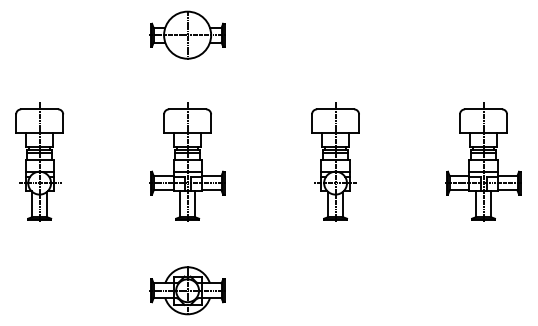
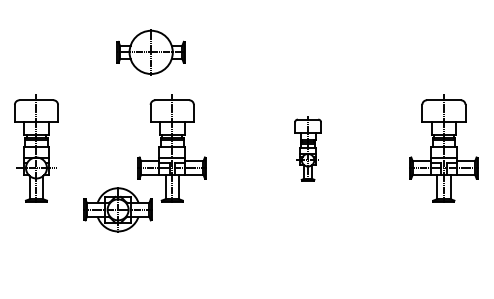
part: (187, 34) -> (151, 51), moved
part: (335, 161) -> (308, 148), size x0.6
part: (187, 290) -> (118, 209), moved

